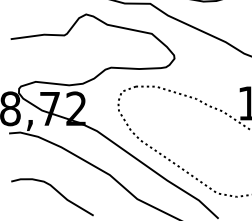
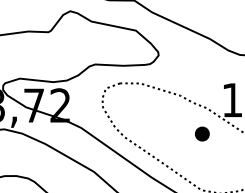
part: (217, 136) -> (201, 133), added

